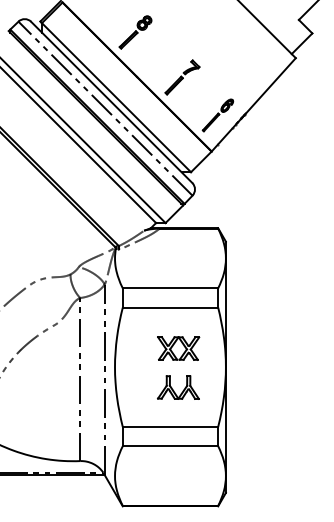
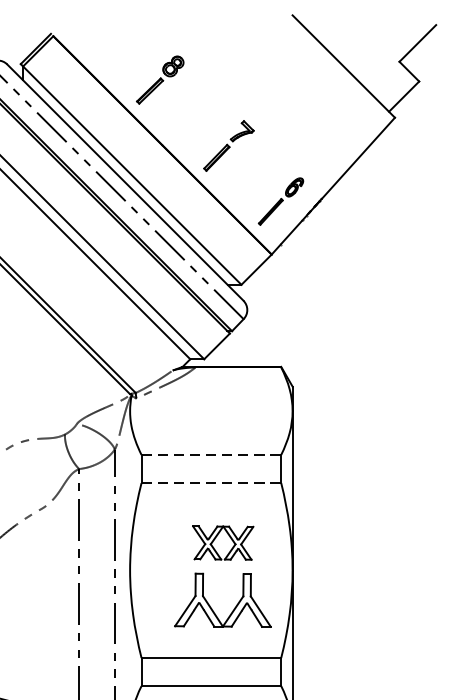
line: (170, 288) -> (211, 455), solid -> dashed
line: (170, 307) -> (211, 482), solid -> dashed
part: (178, 387) -> (223, 600), size x1.6

